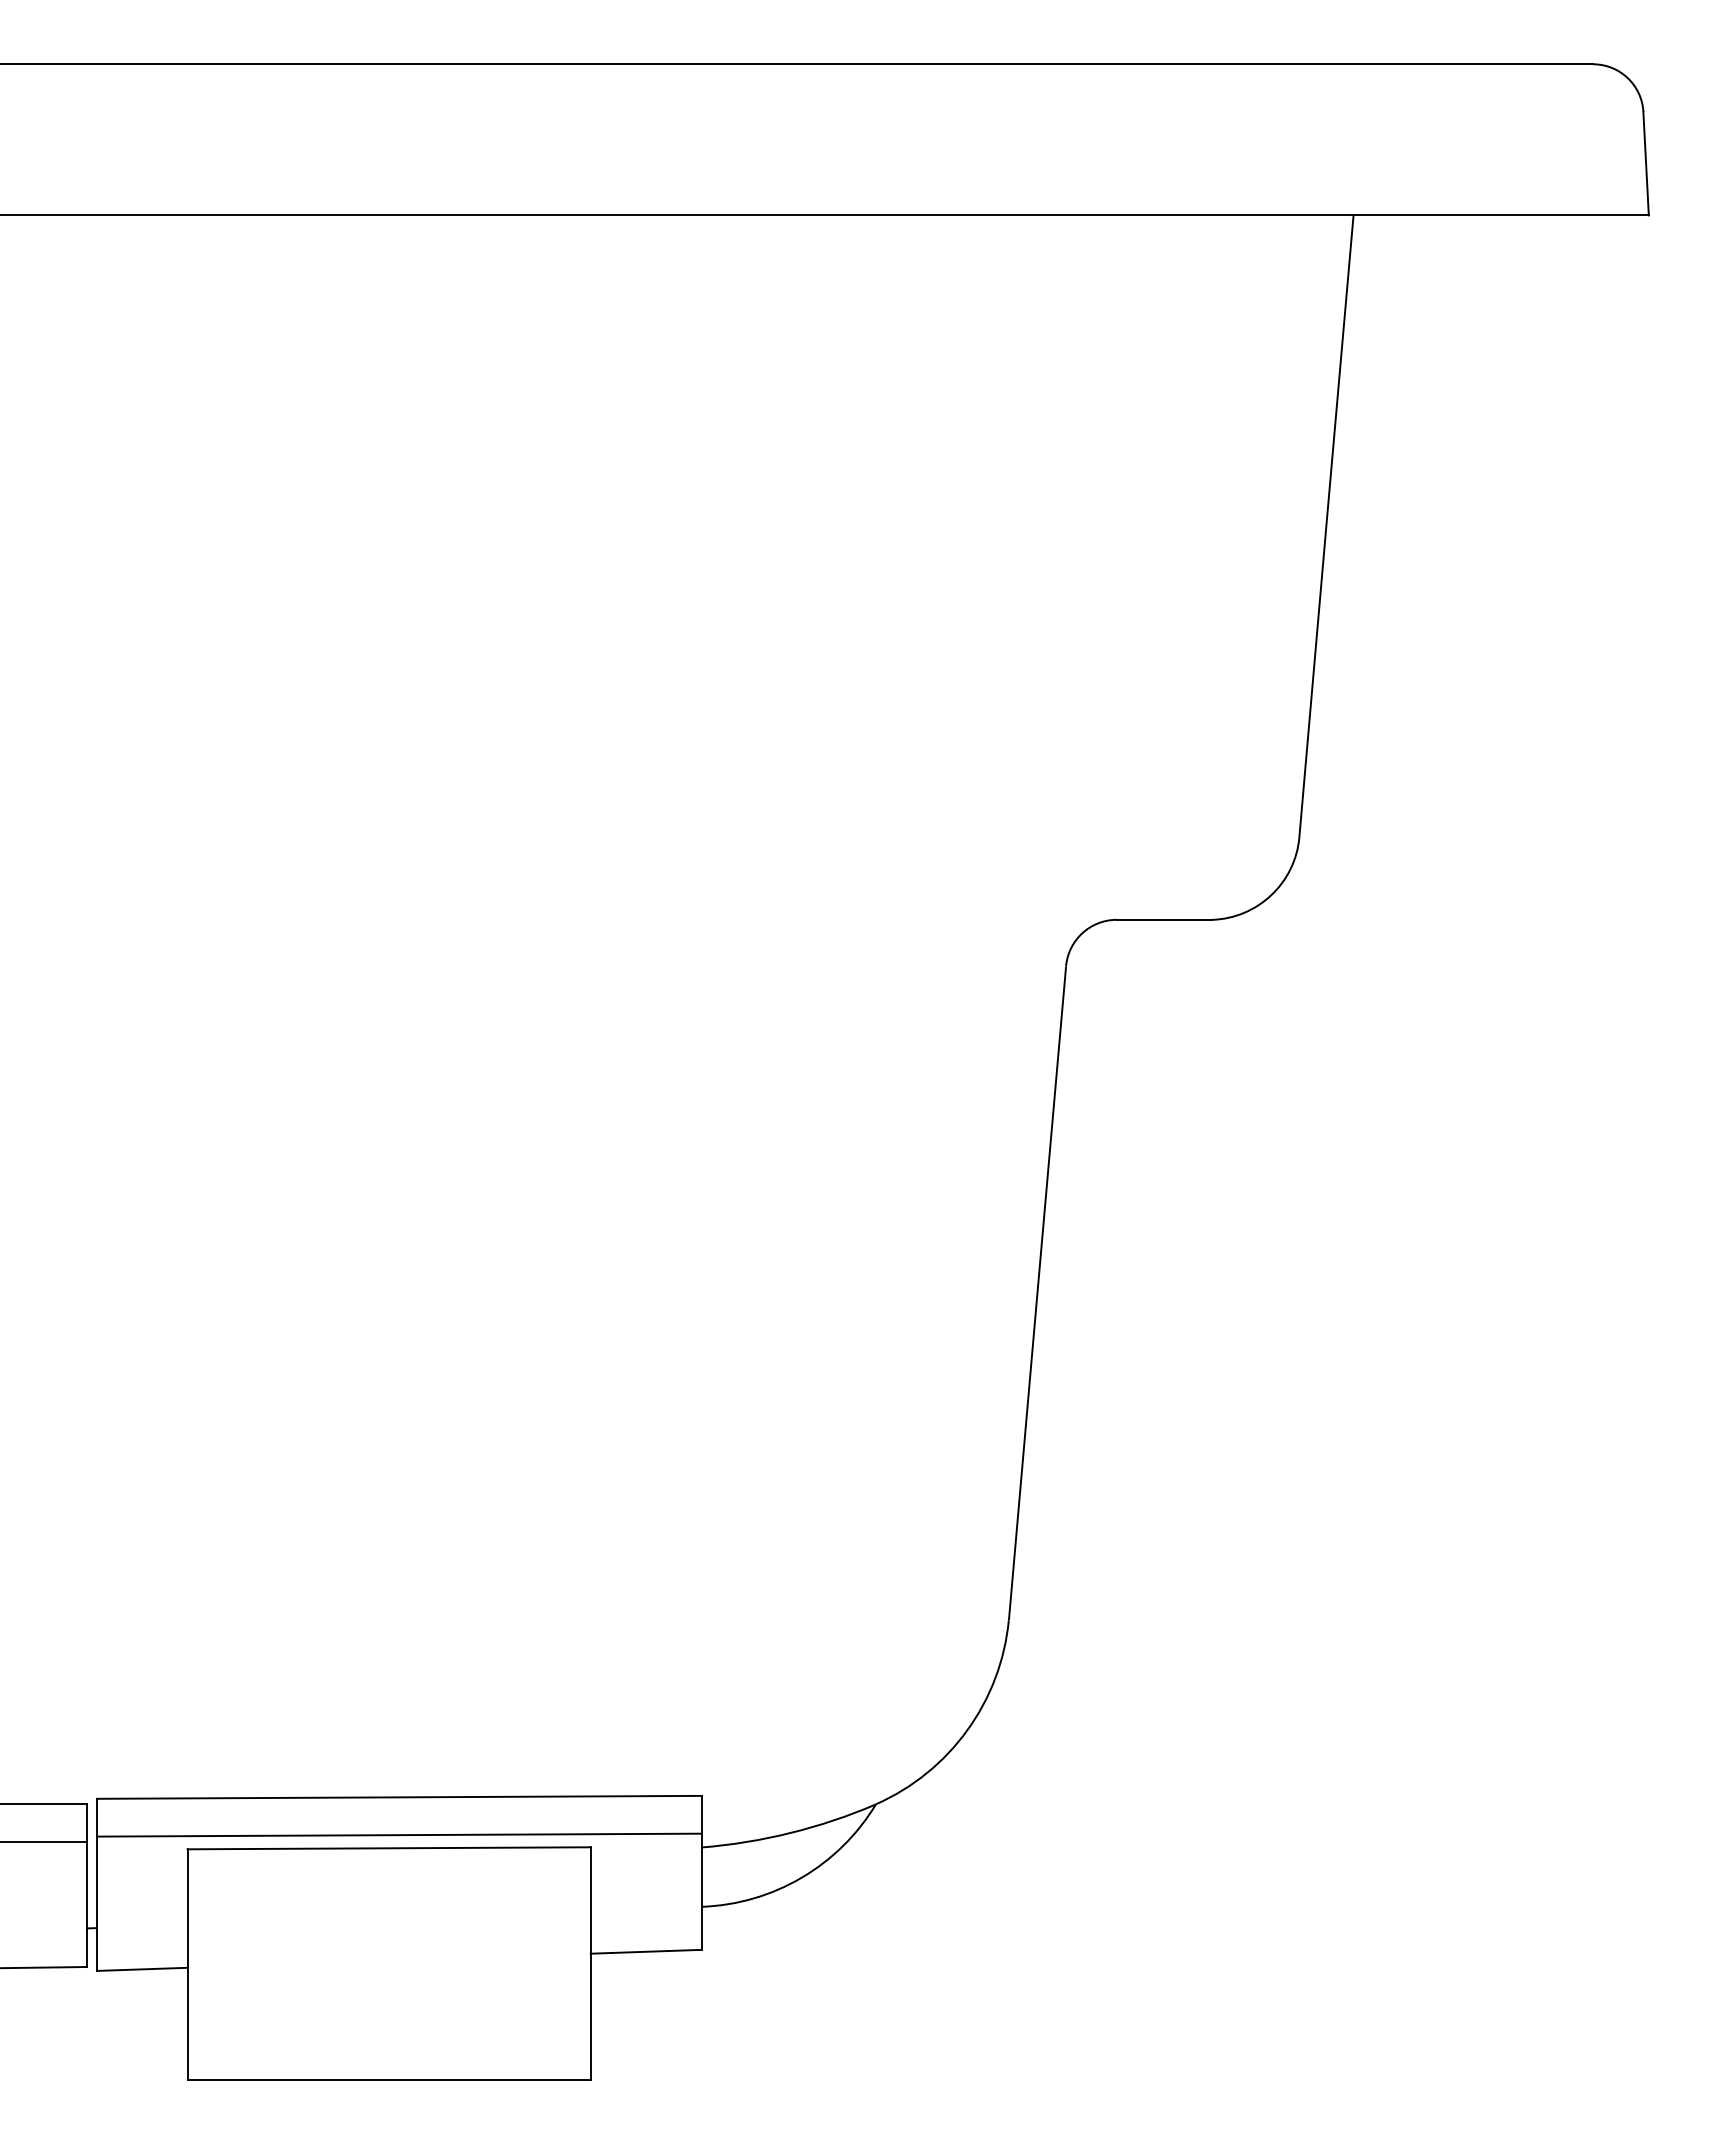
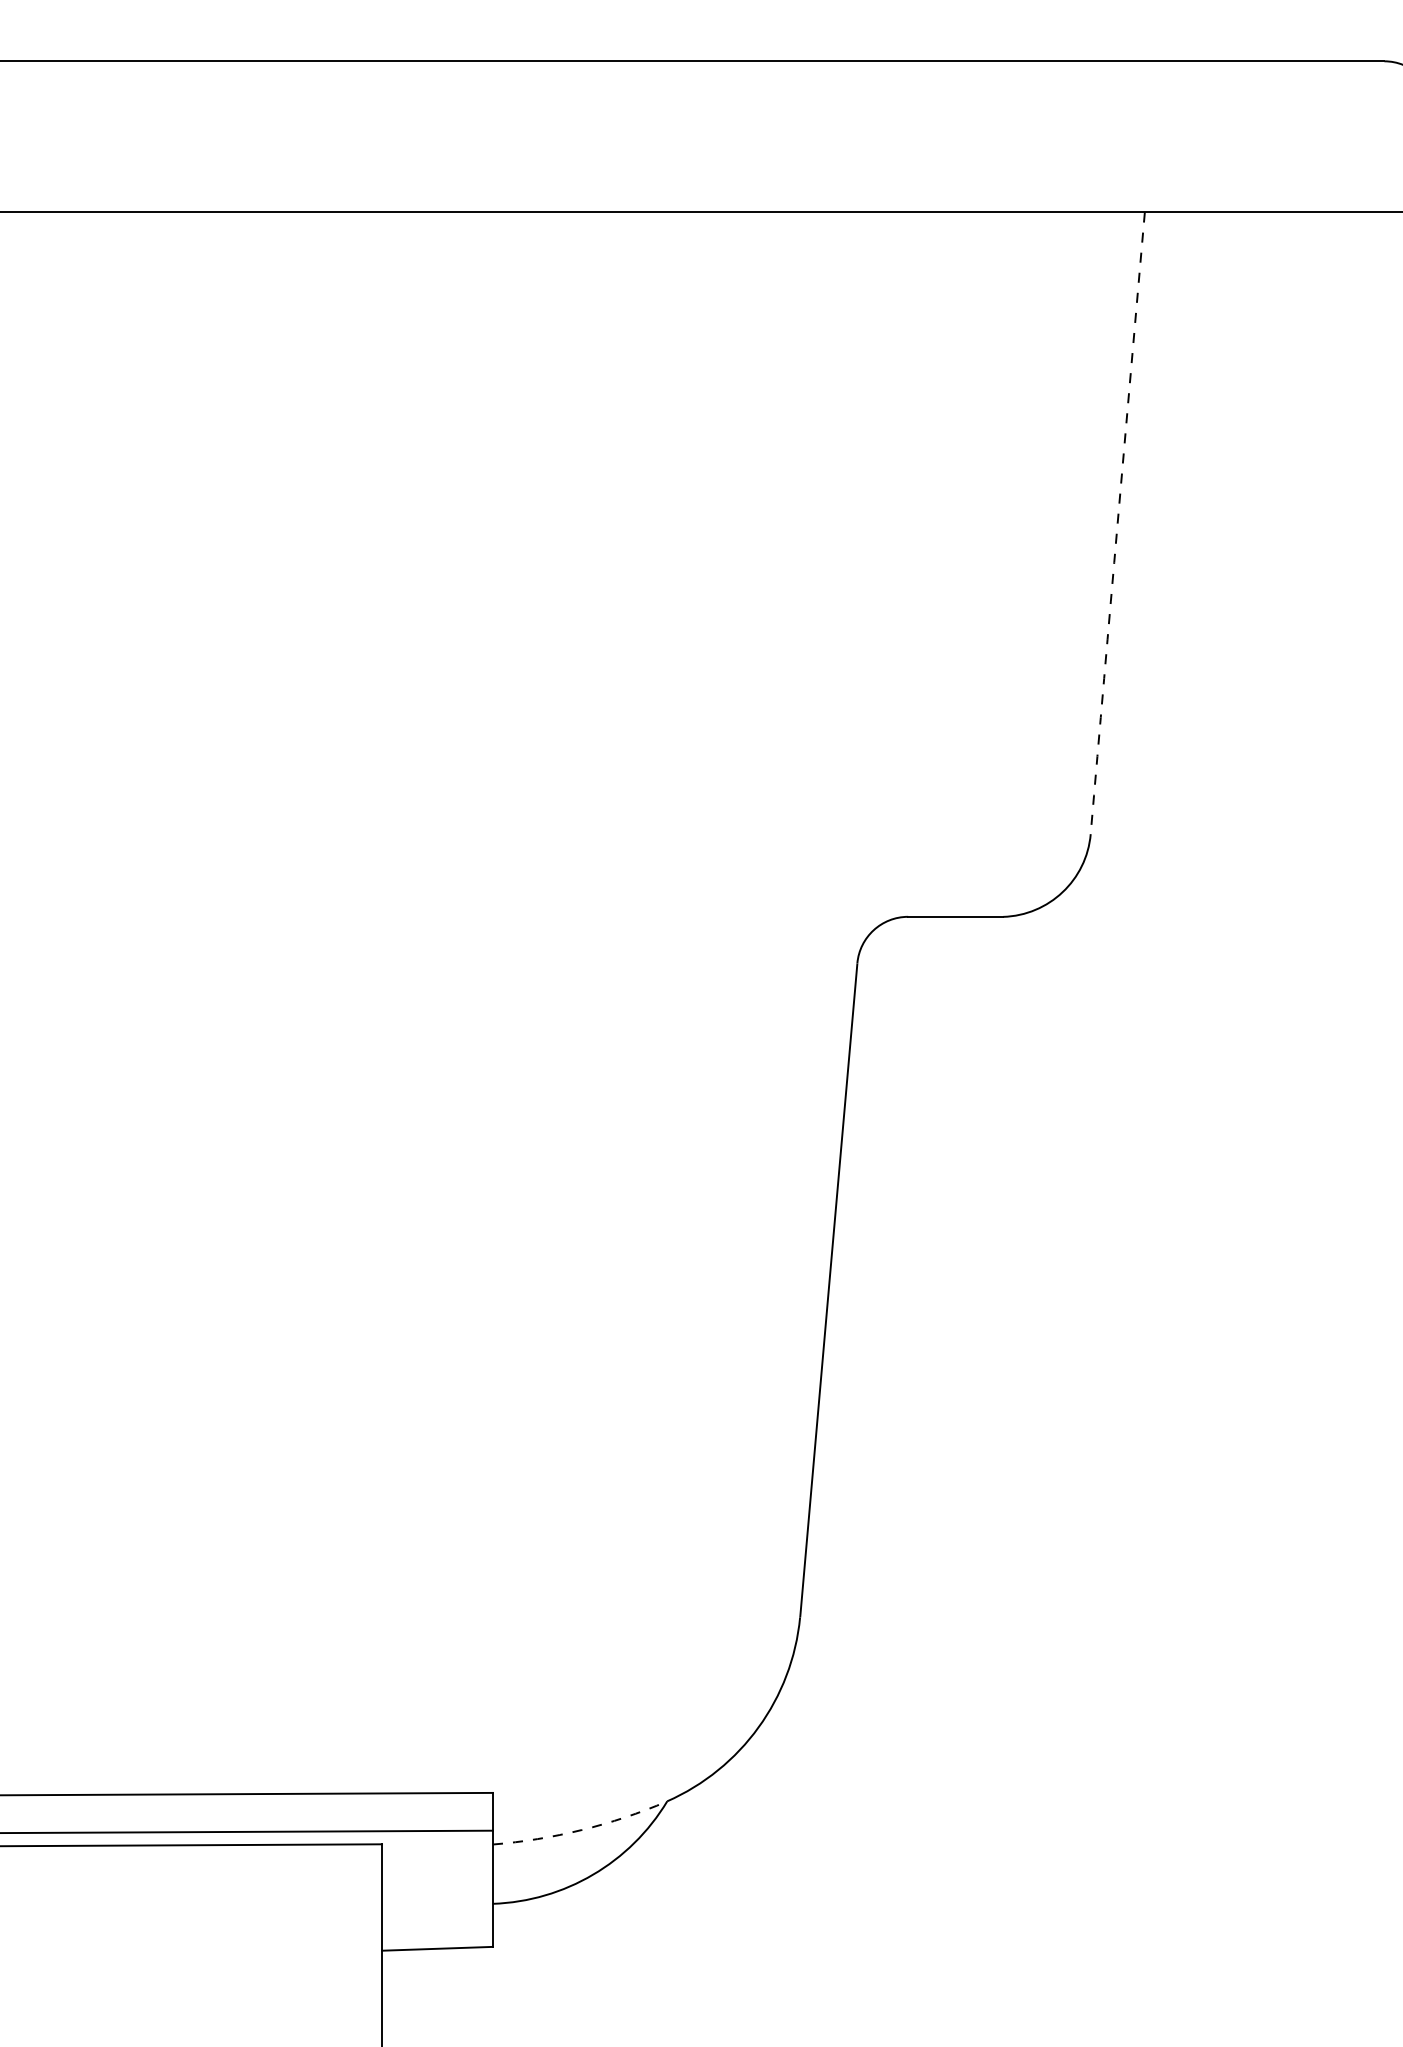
arc: (1326, 526) -> (1117, 523), solid -> dashed
arc: (790, 1833) -> (581, 1830), solid -> dashed

